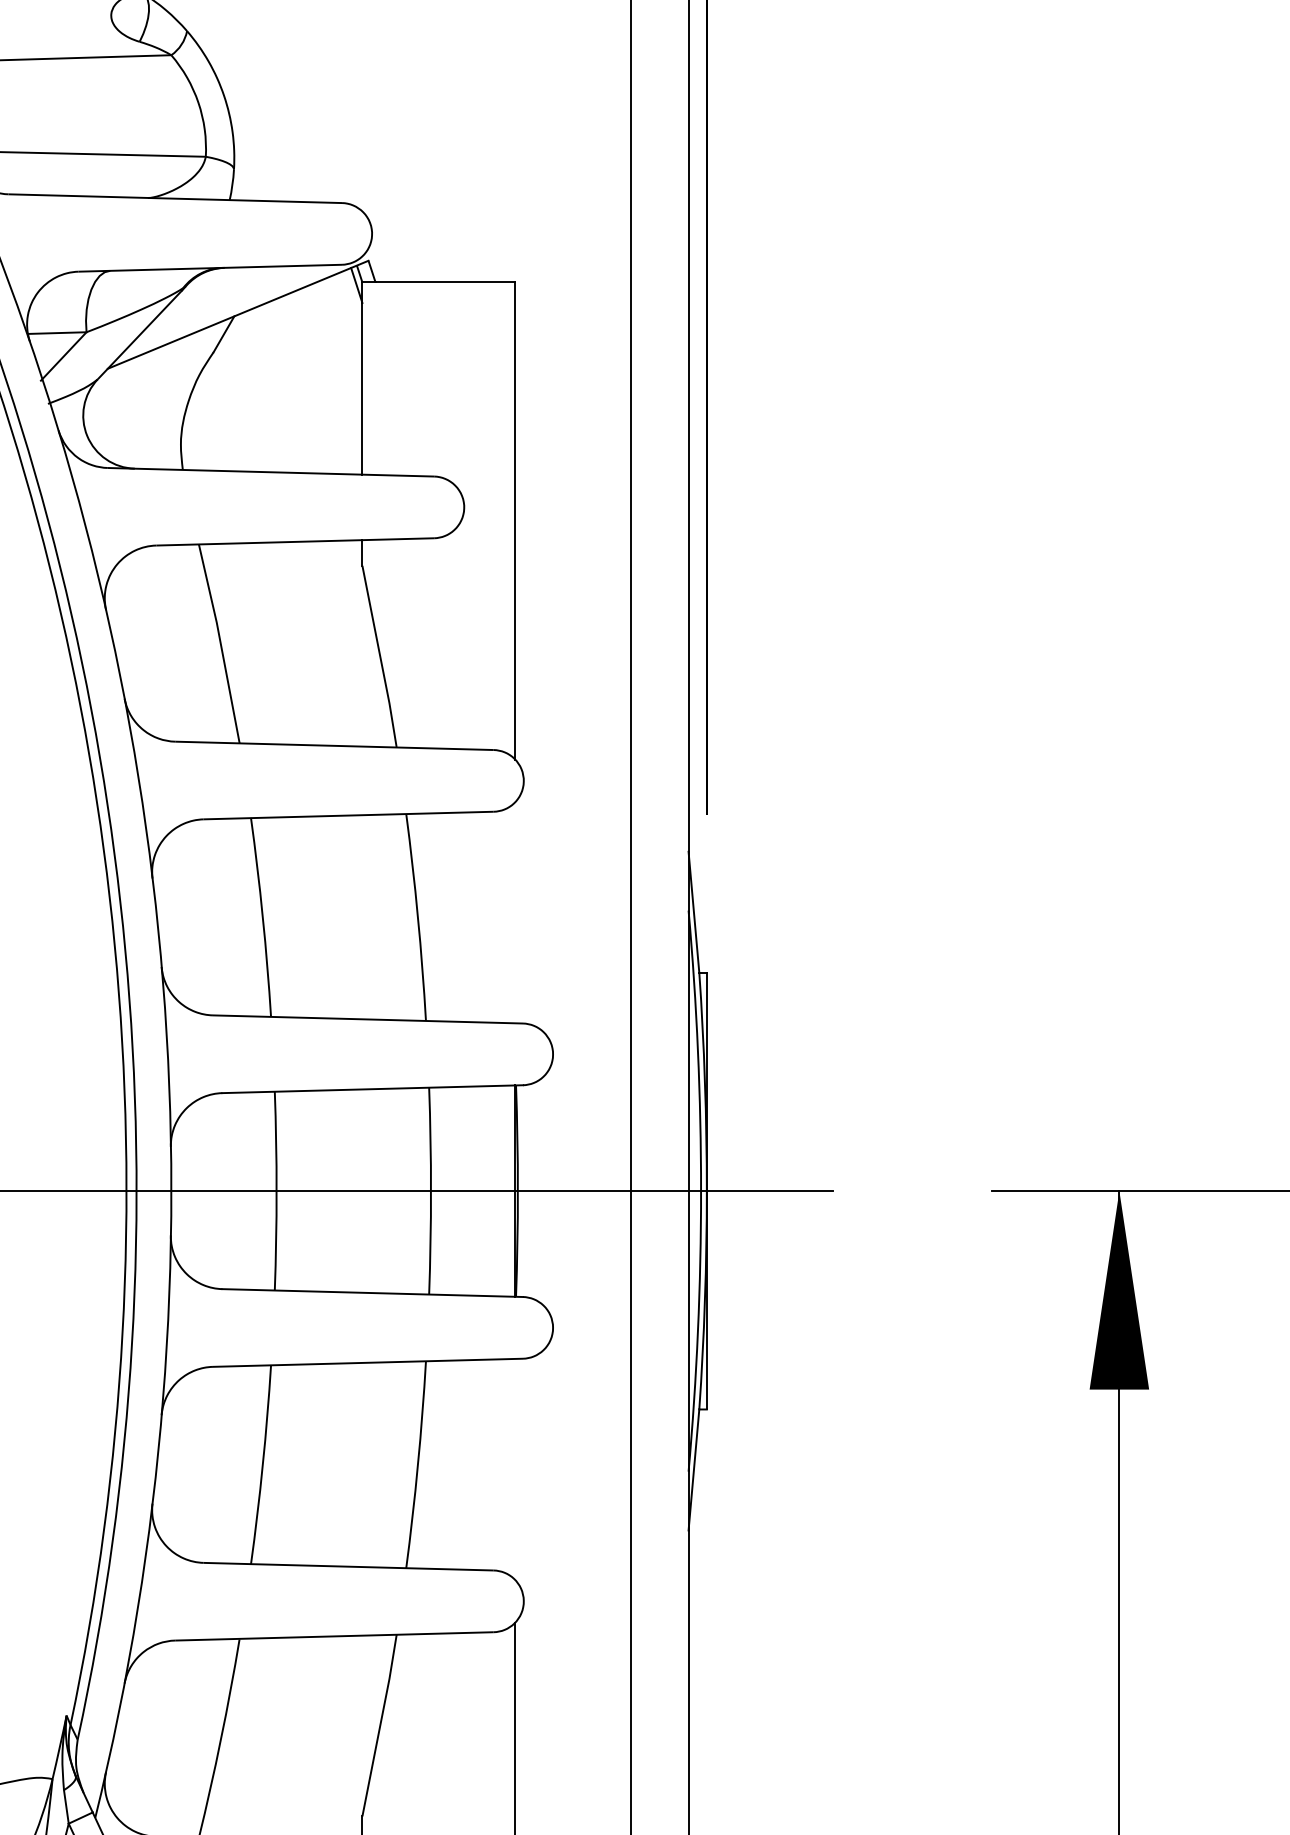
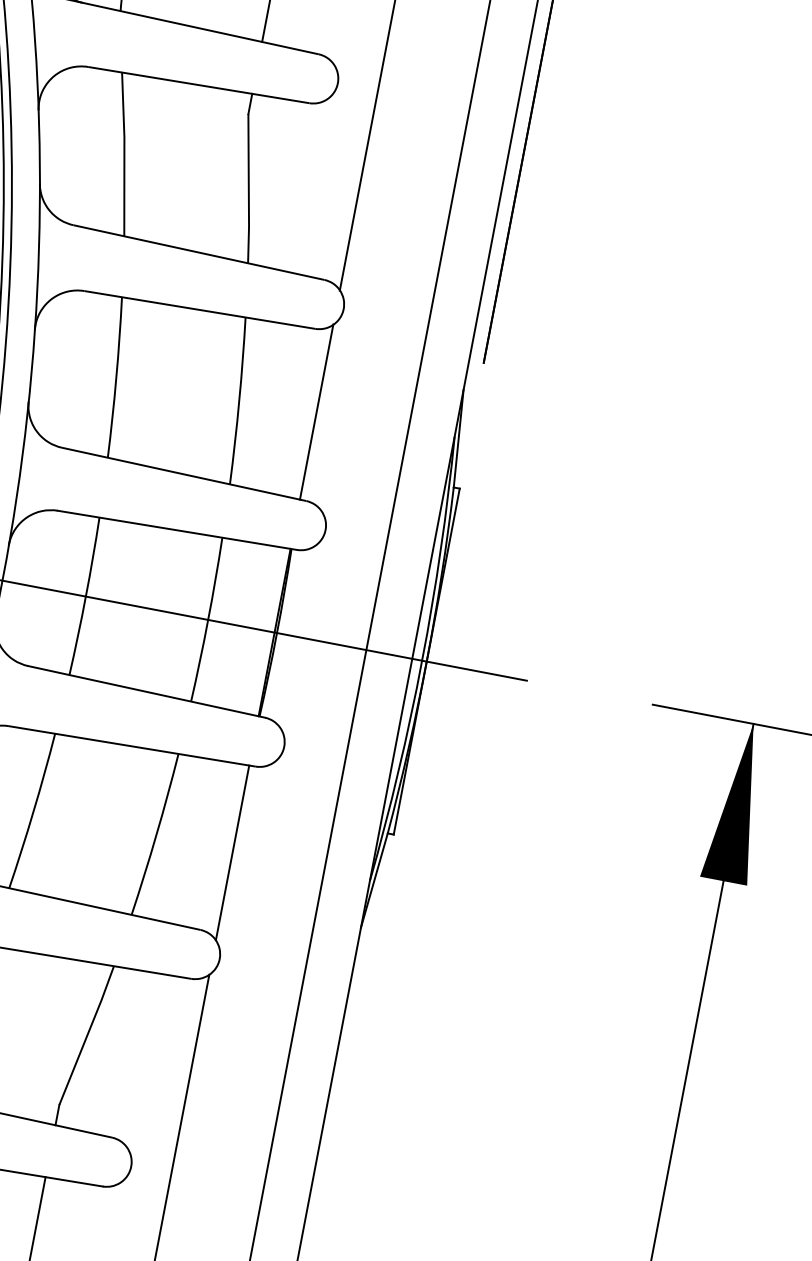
line: (514, 912) -> (316, 411), added
line: (514, 1468) -> (232, 852), added

